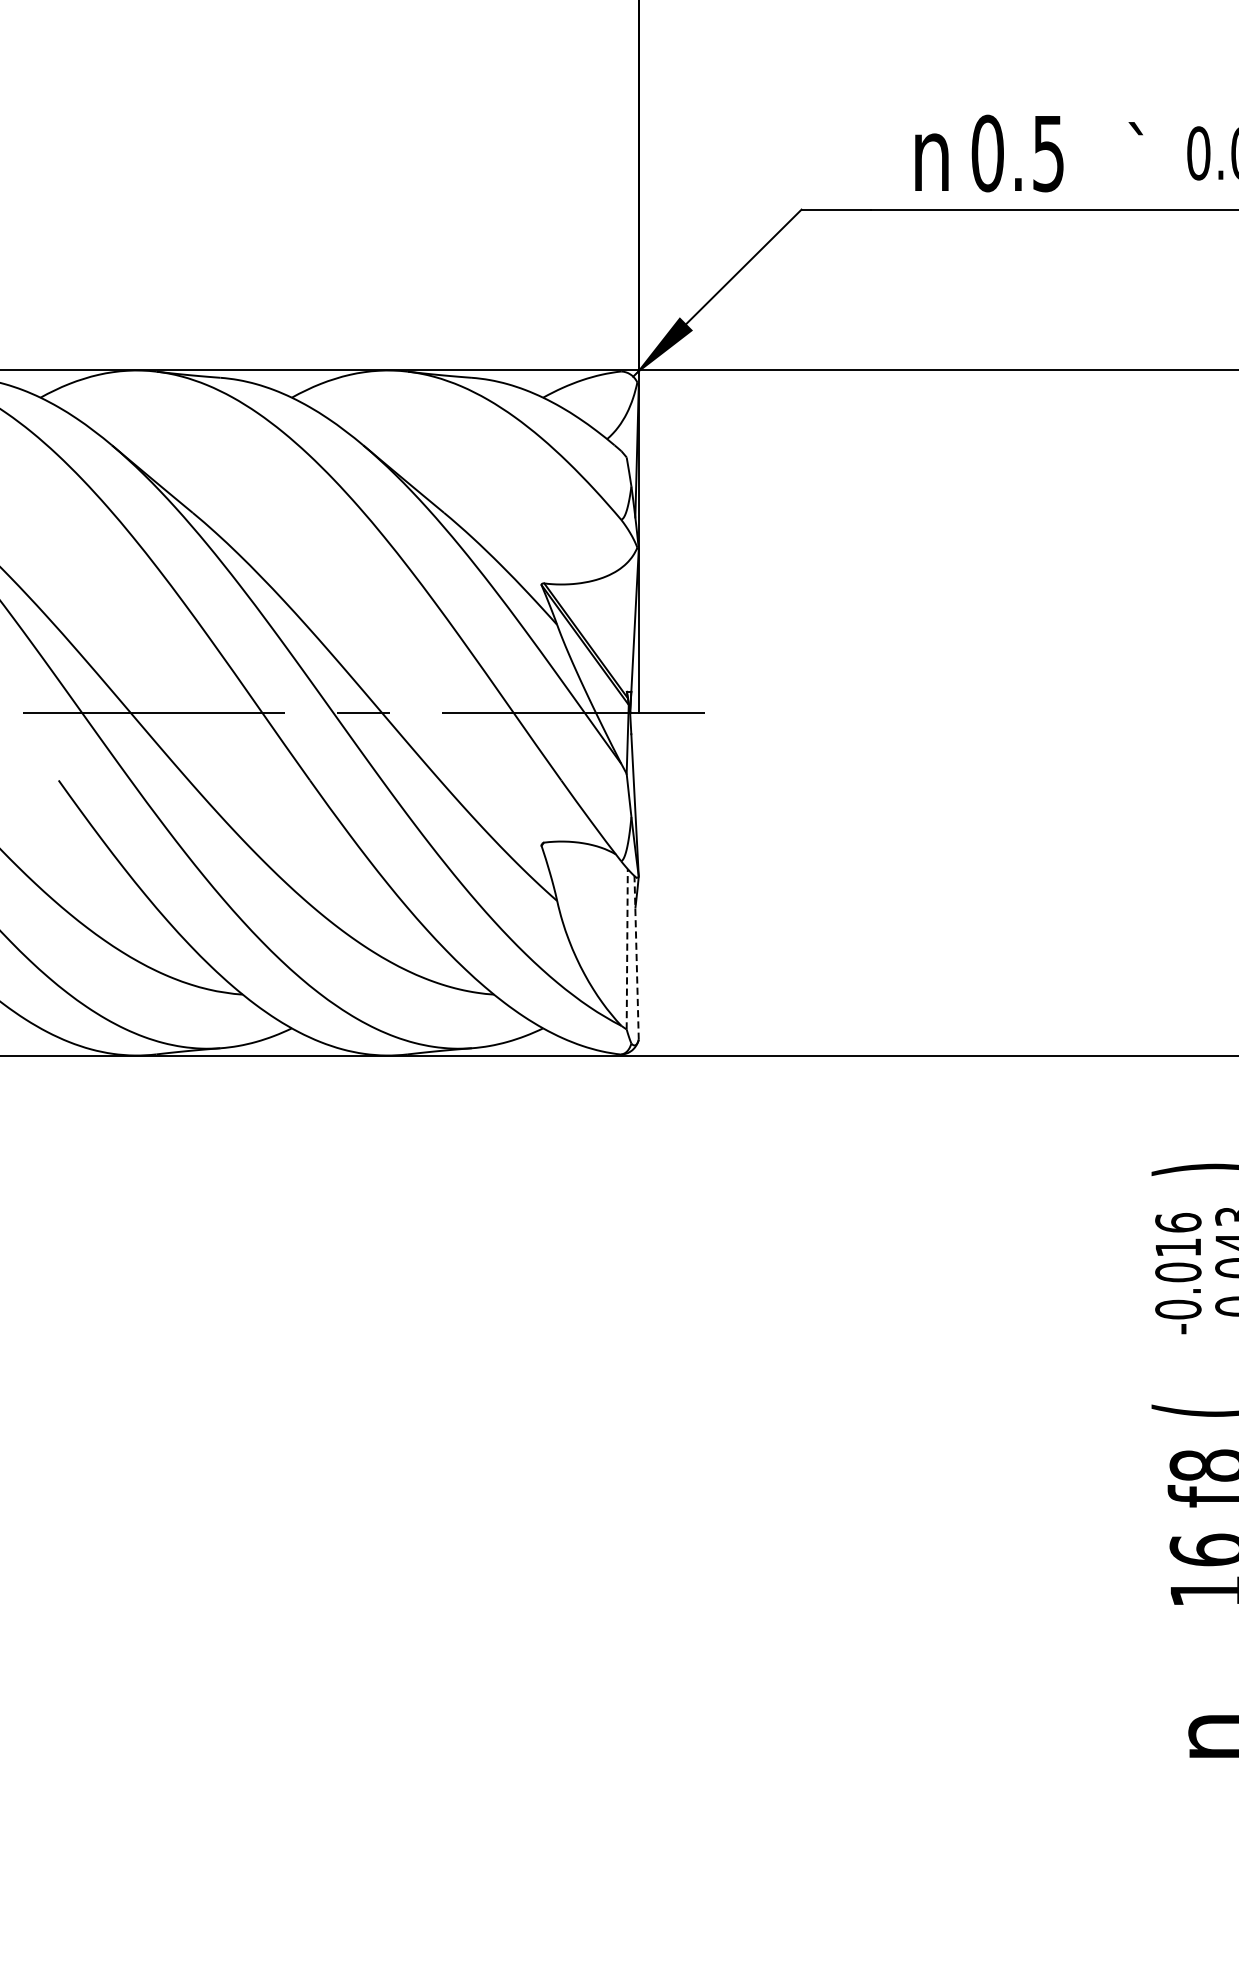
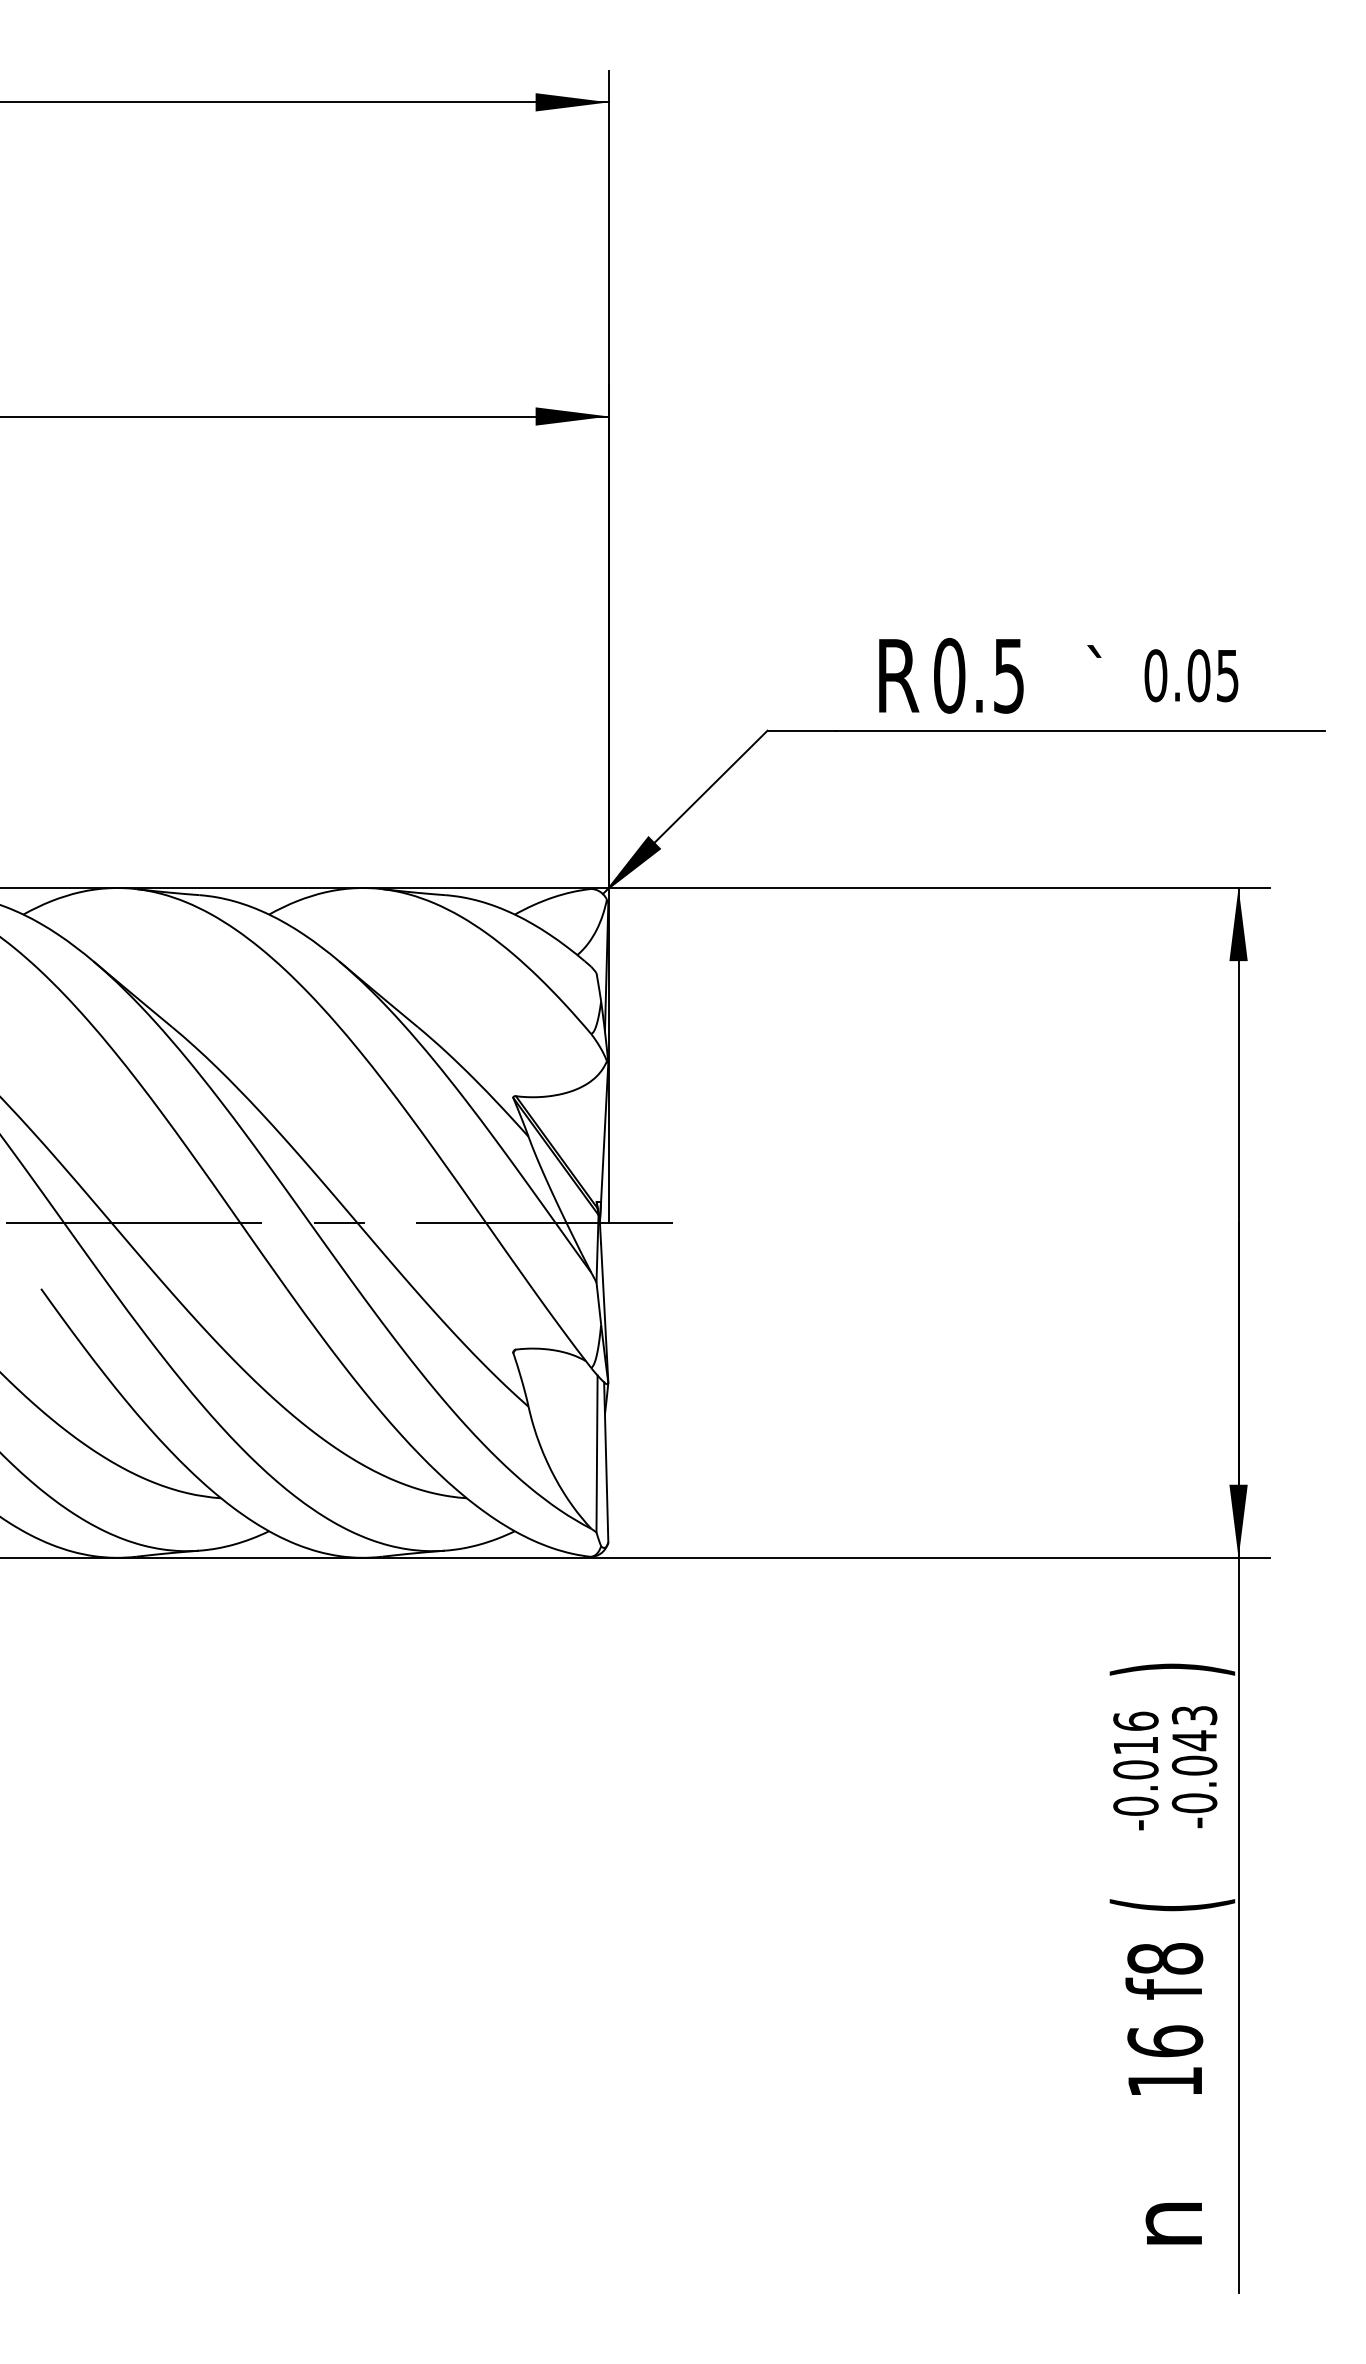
text: (935, 153) -> (898, 675), n -> R
line: (627, 948) -> (597, 1453), dashed -> solid
line: (636, 957) -> (606, 1461), dashed -> solid

